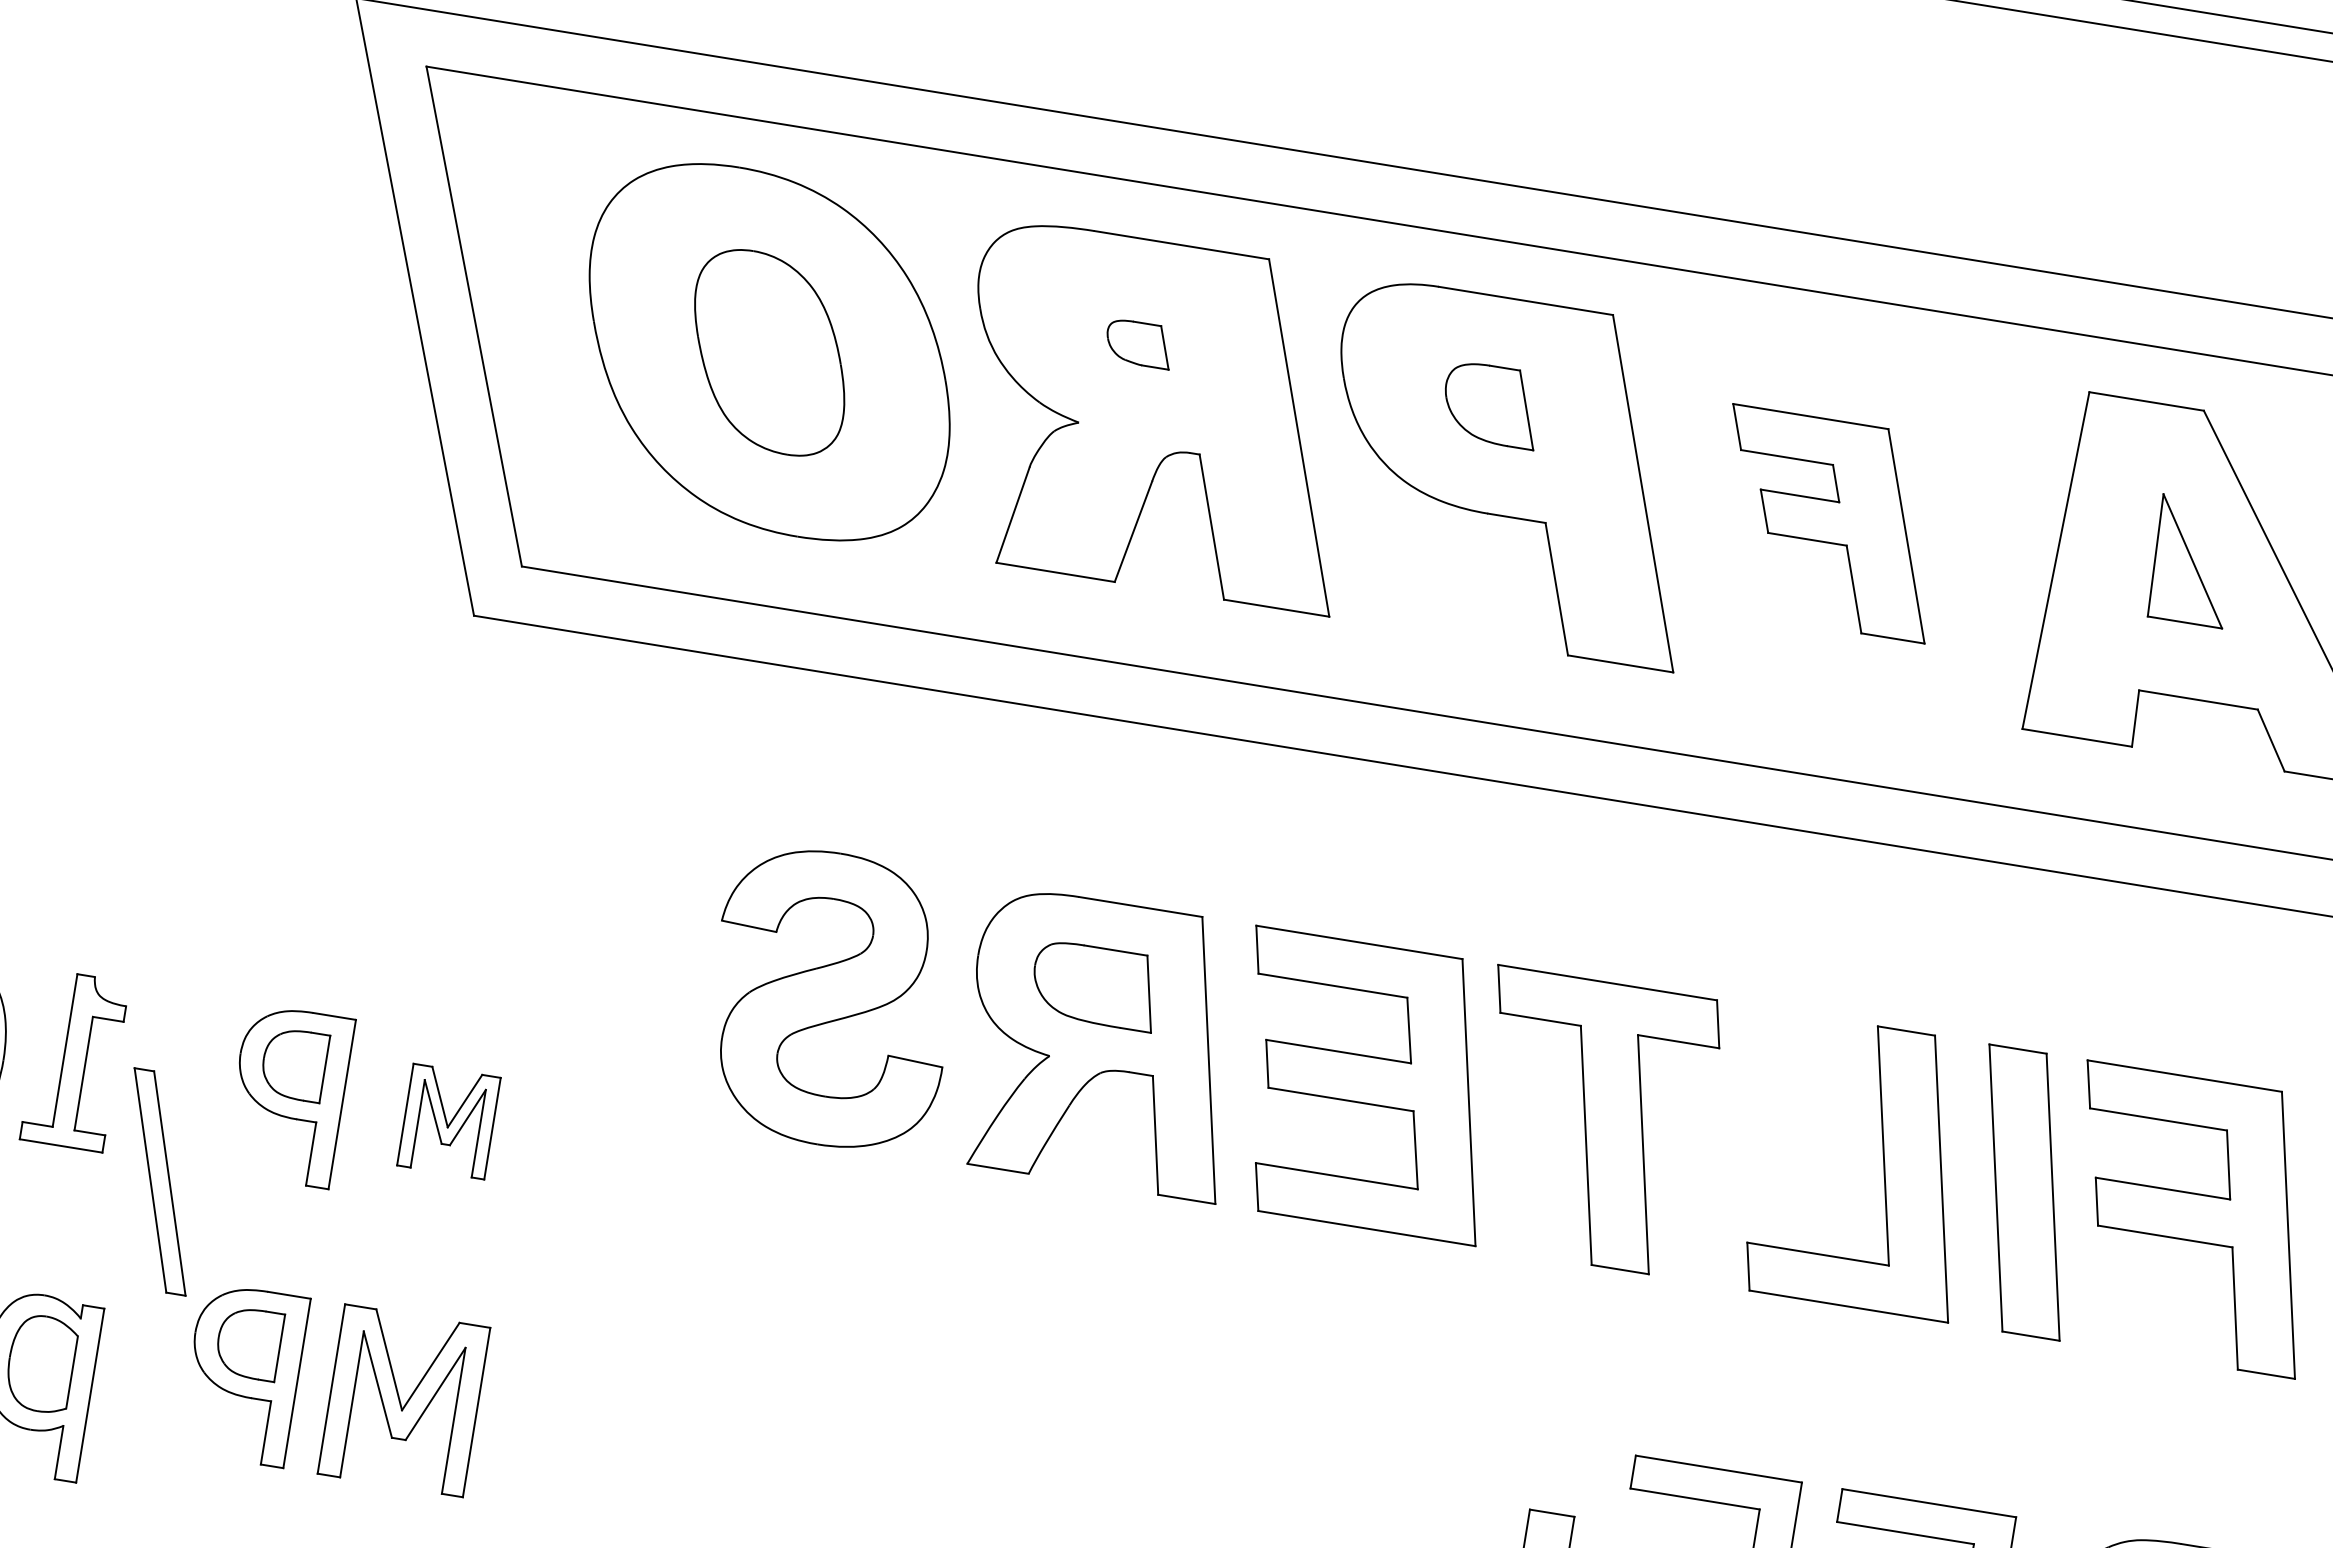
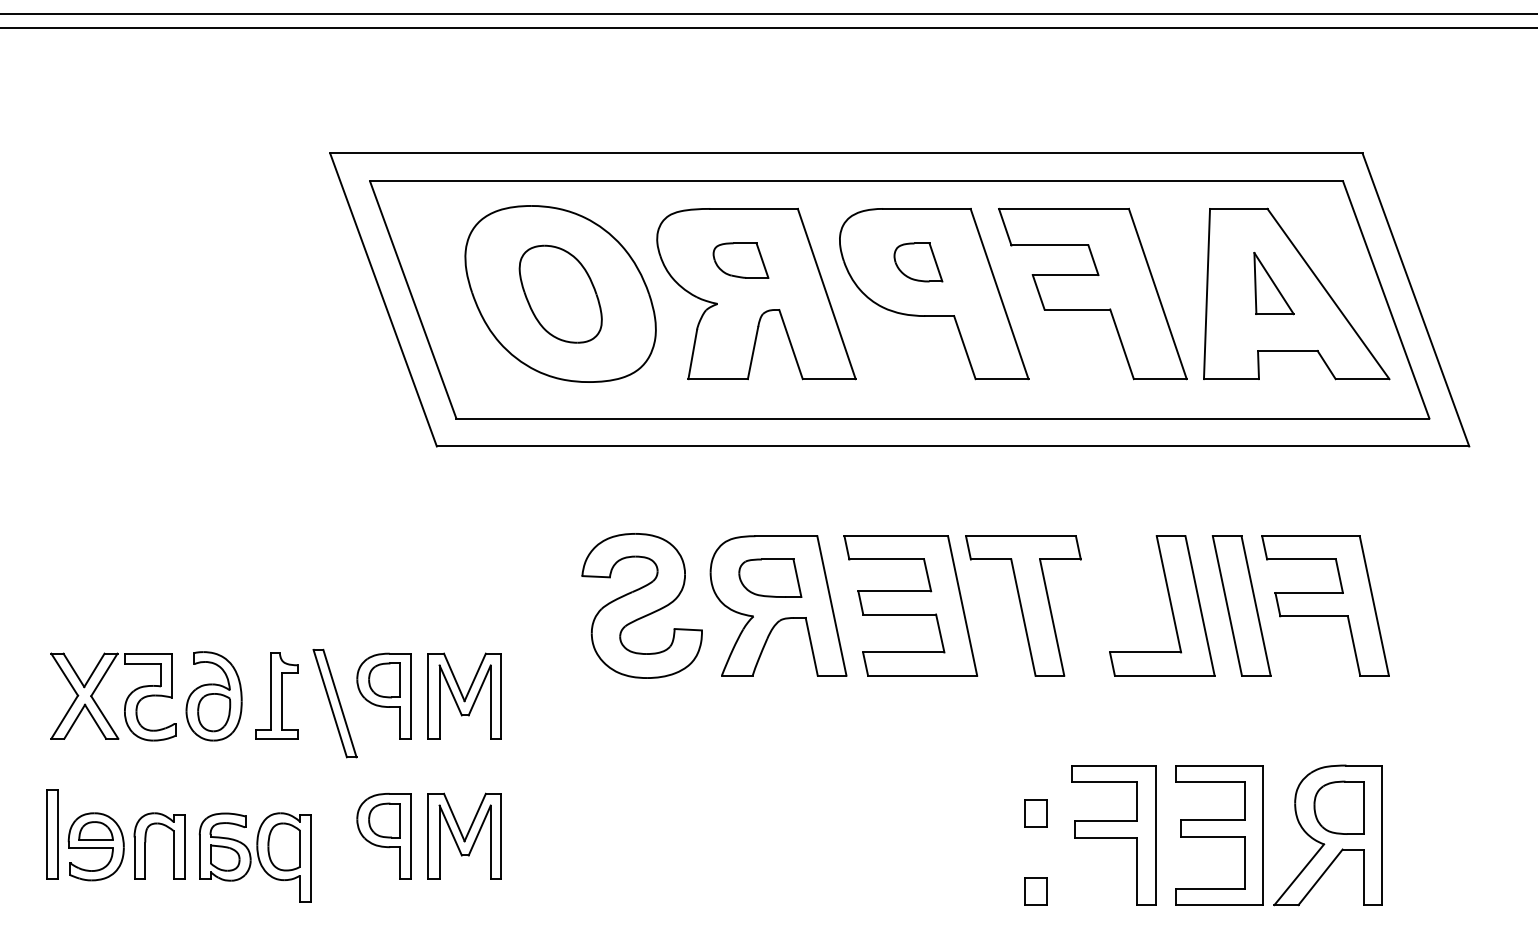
part: (1138, 343) -> (740, 260), size x1.67
part: (1828, 522) -> (1092, 293), size x1.67
part: (448, 1120) -> (464, 695), size x1.67
part: (159, 1181) -> (334, 703), moved

